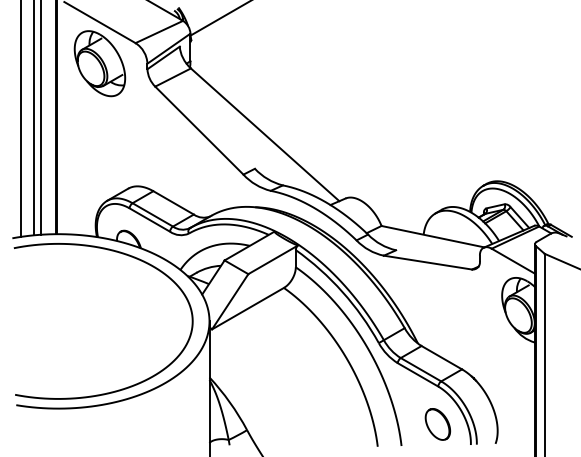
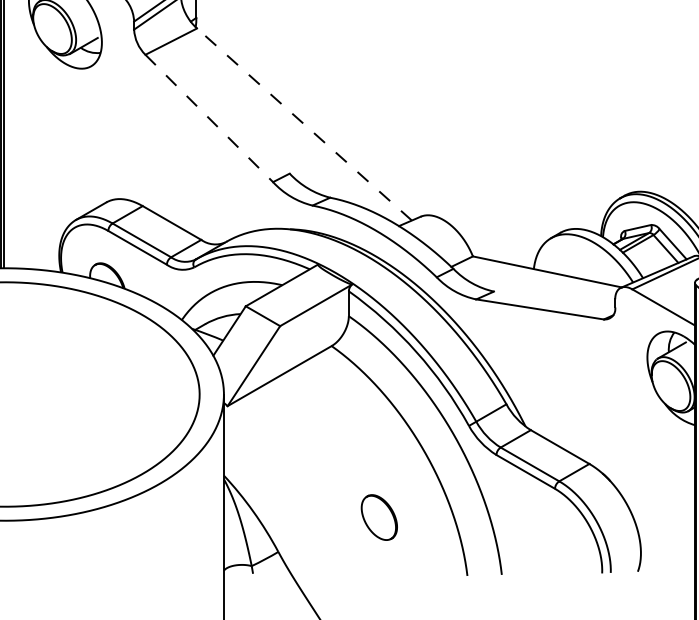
line: (199, 131) -> (209, 119), solid -> dashed
line: (265, 134) -> (304, 124), solid -> dashed
part: (437, 424) -> (378, 517), moved

